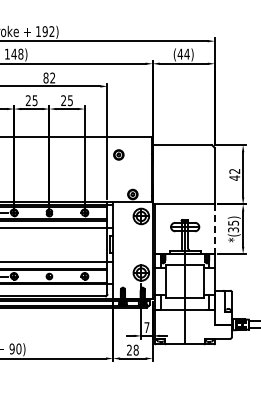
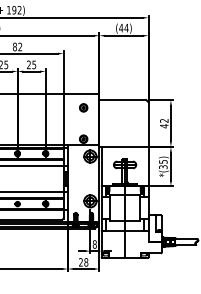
part: (118, 154) -> (83, 107), moved
line: (214, 229) -> (148, 166), dashed -> solid
text: (146, 327) -> (94, 244), 7 -> 8

